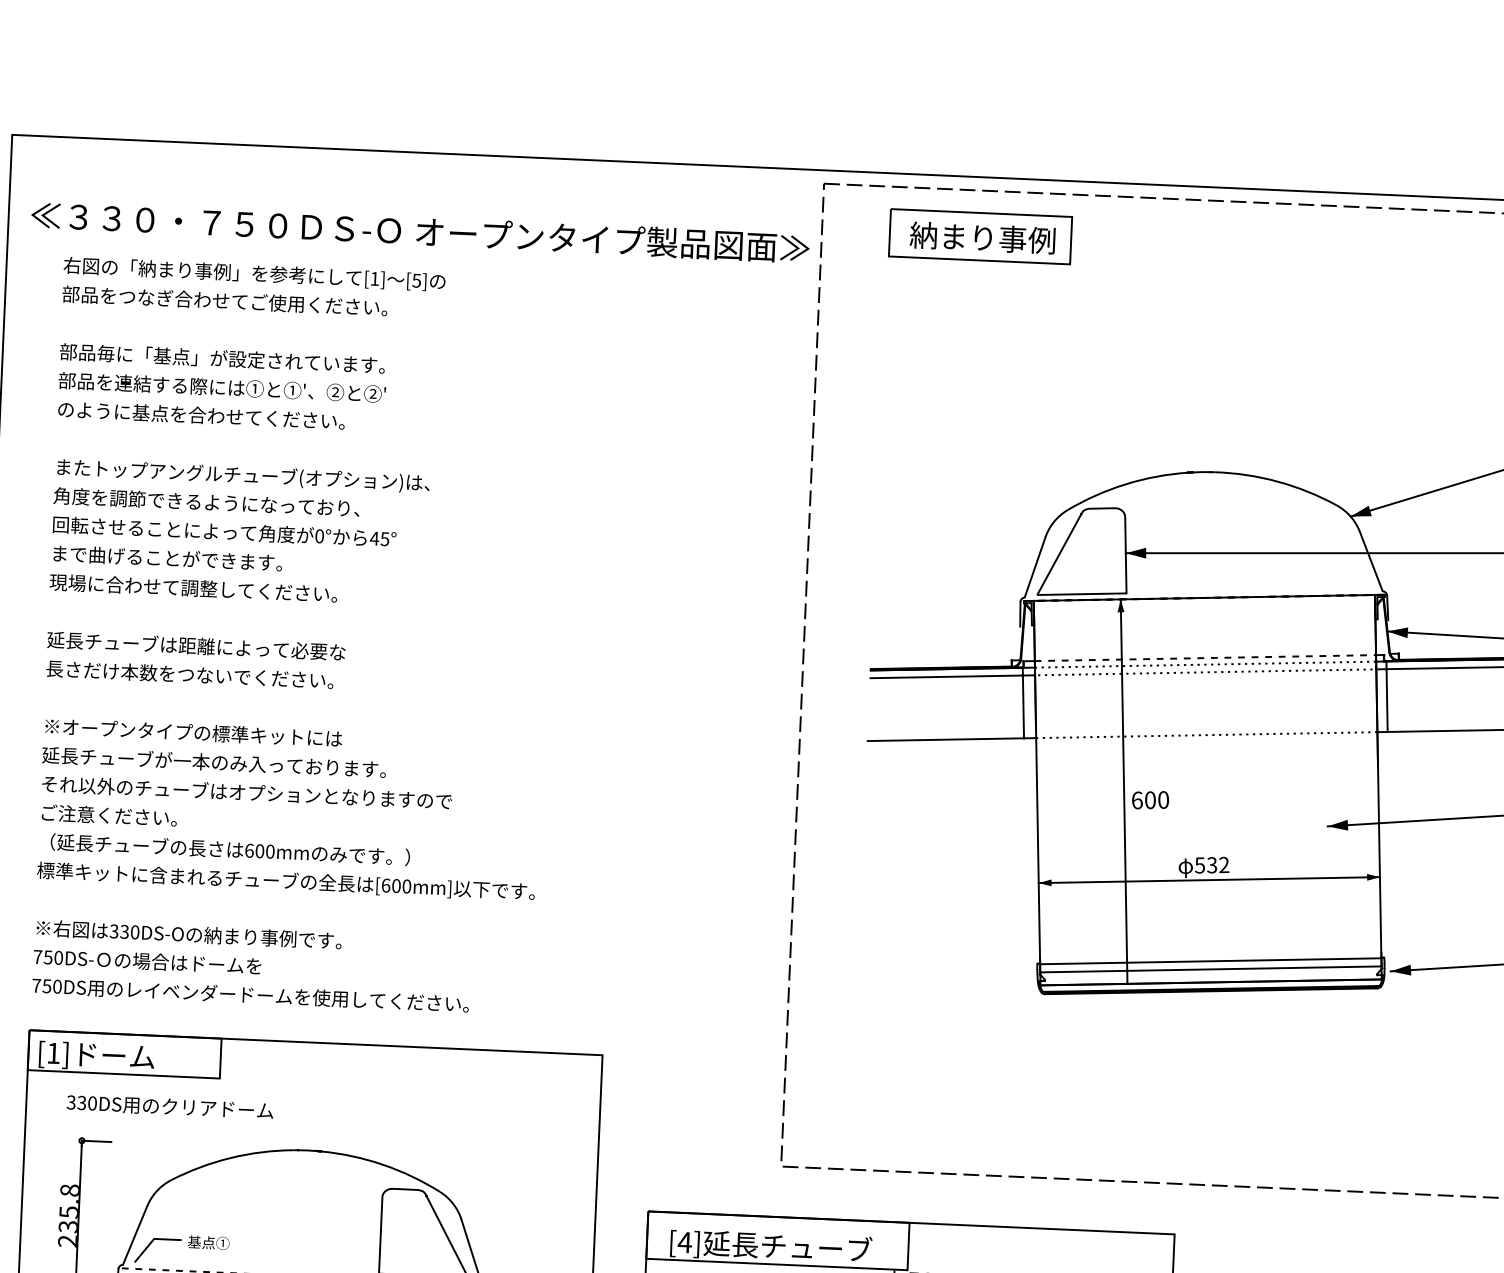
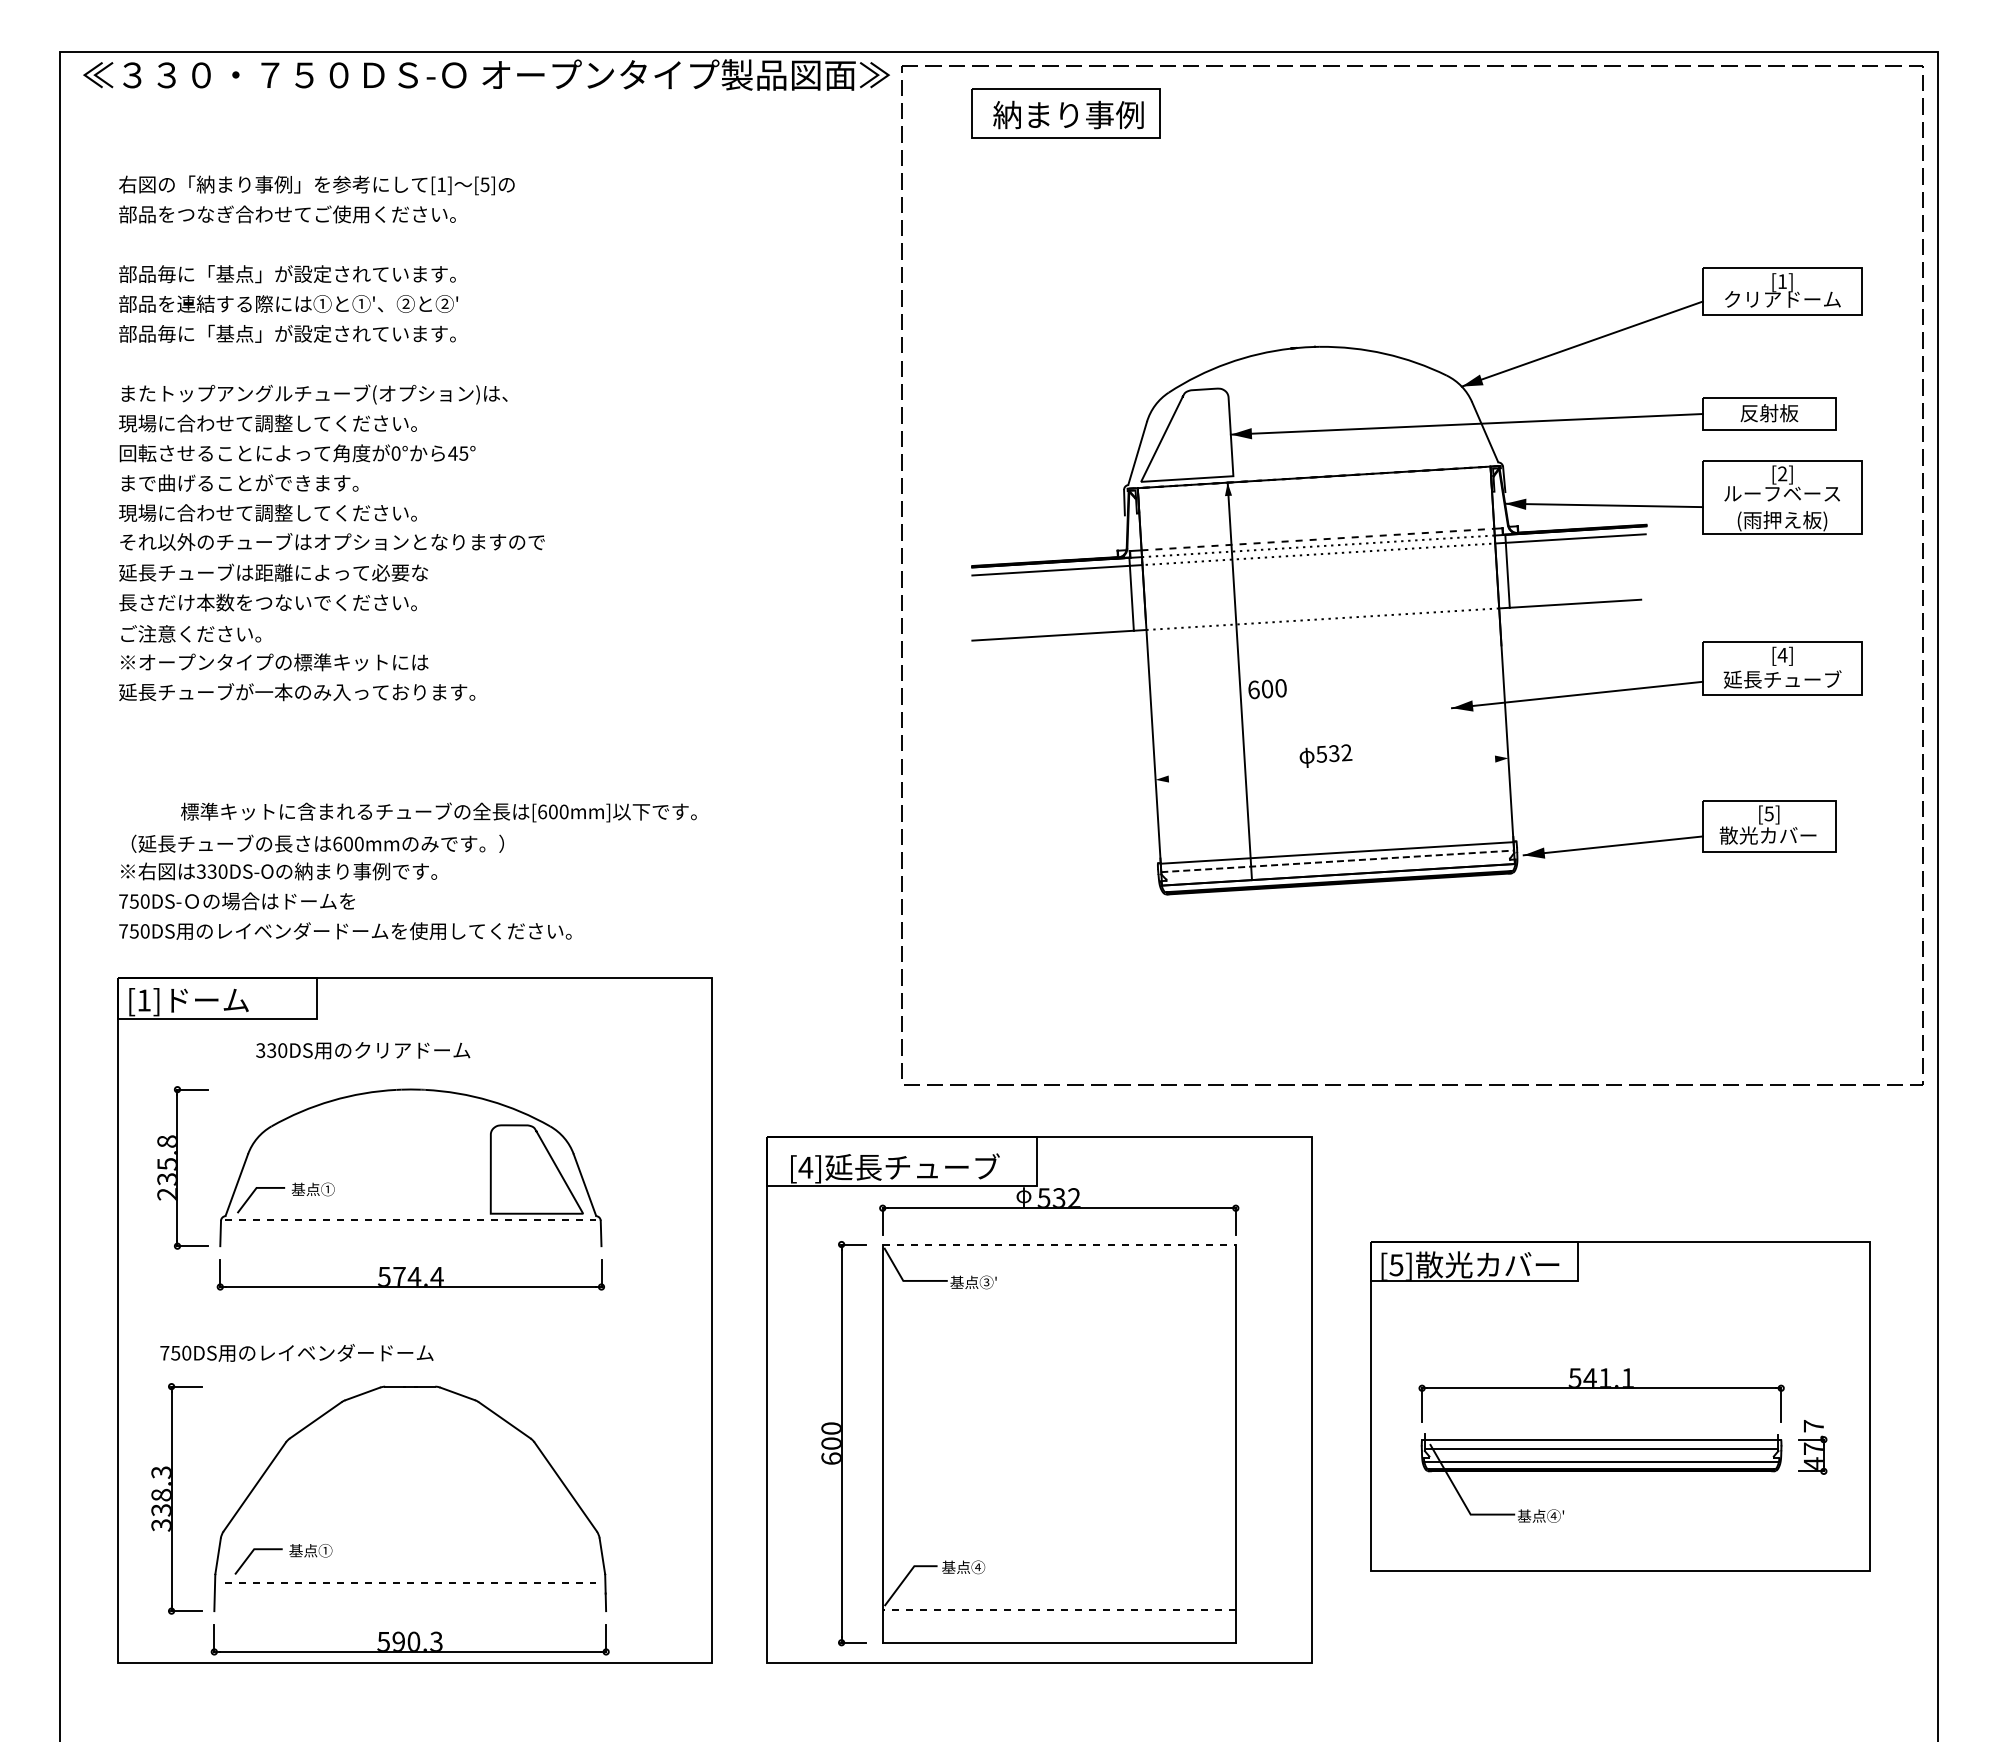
text: (420, 231) -> (486, 74), moved
text: (219, 415) -> (287, 333), のように基点を合わせてください。 -> 部品毎に「基点」が設定されています。
text: (206, 502) -> (277, 423), 角度を調節できるようになっており、 -> 現場に合わせて調整してください。
text: (247, 792) -> (332, 541), moved
text: (109, 815) -> (191, 633), moved
text: (230, 849) -> (317, 843), moved
line: (1208, 879) -> (1331, 768), removed
text: (285, 881) -> (438, 812), moved
line: (1210, 969) -> (1337, 861), solid -> dashed
text: (170, 1106) -> (363, 1050), moved

